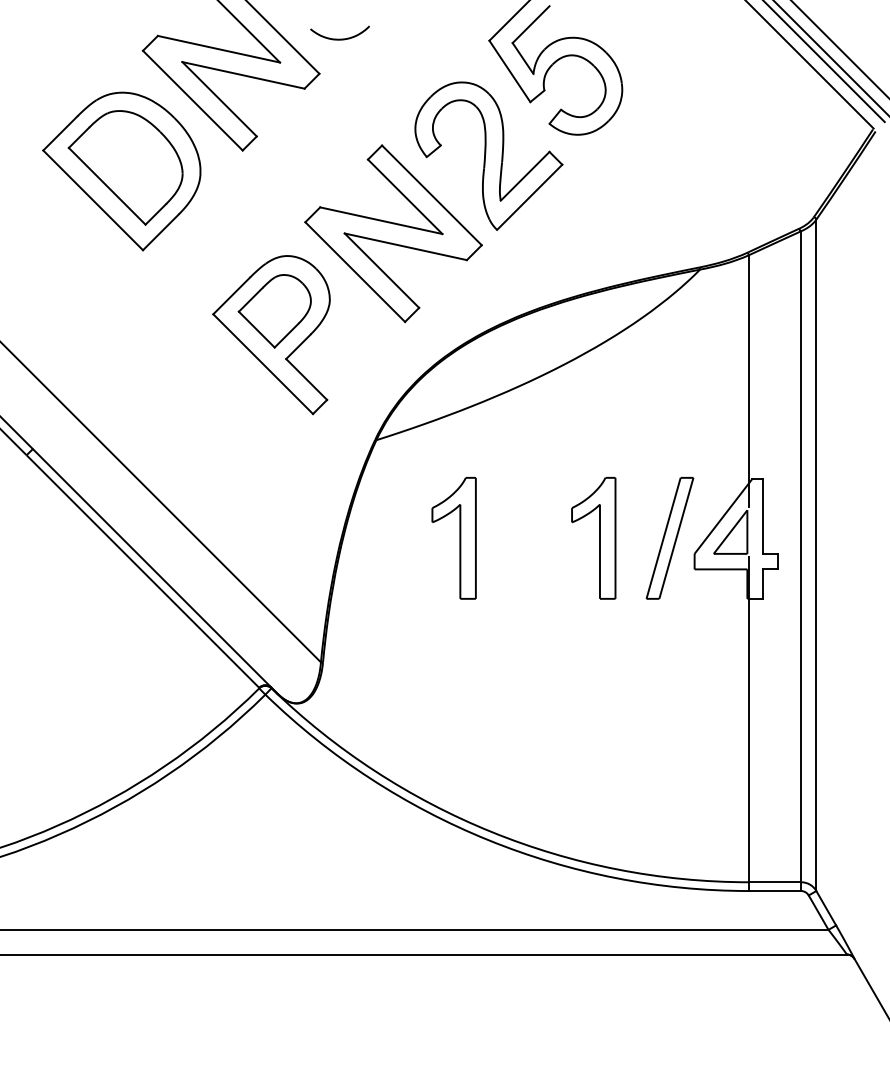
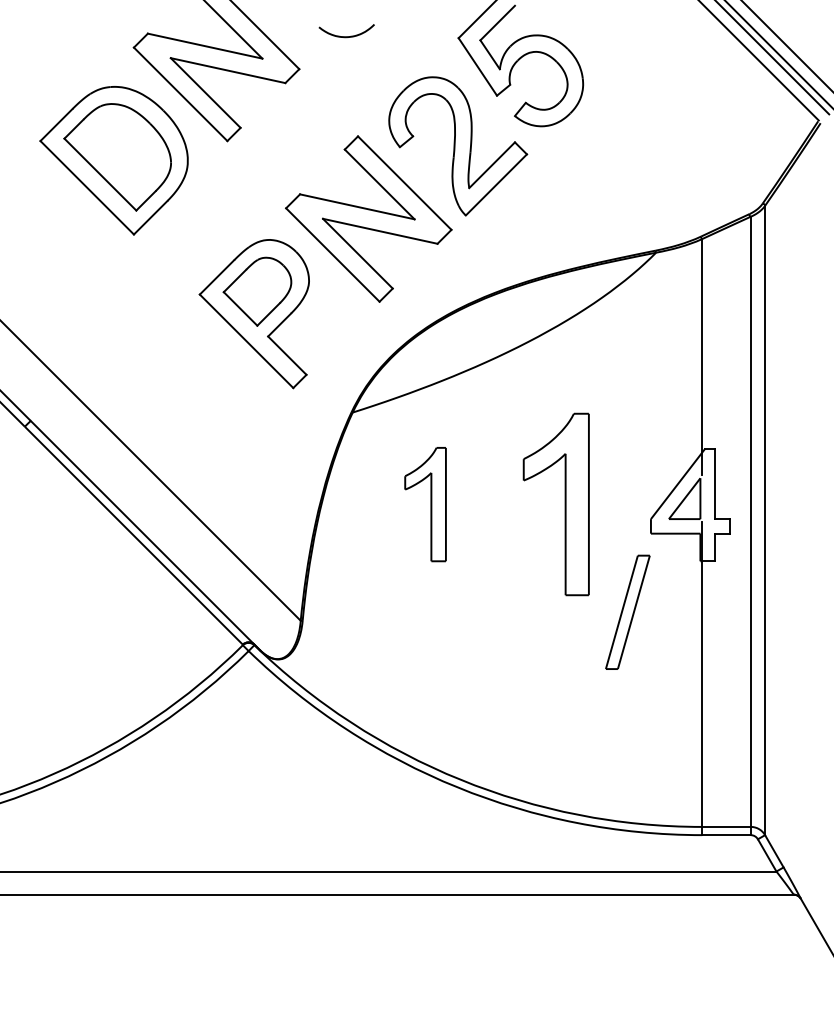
curve: (339, 38) -> (346, 36), moved
part: (593, 538) -> (556, 504), size x1.6
part: (669, 538) -> (627, 612), moved

